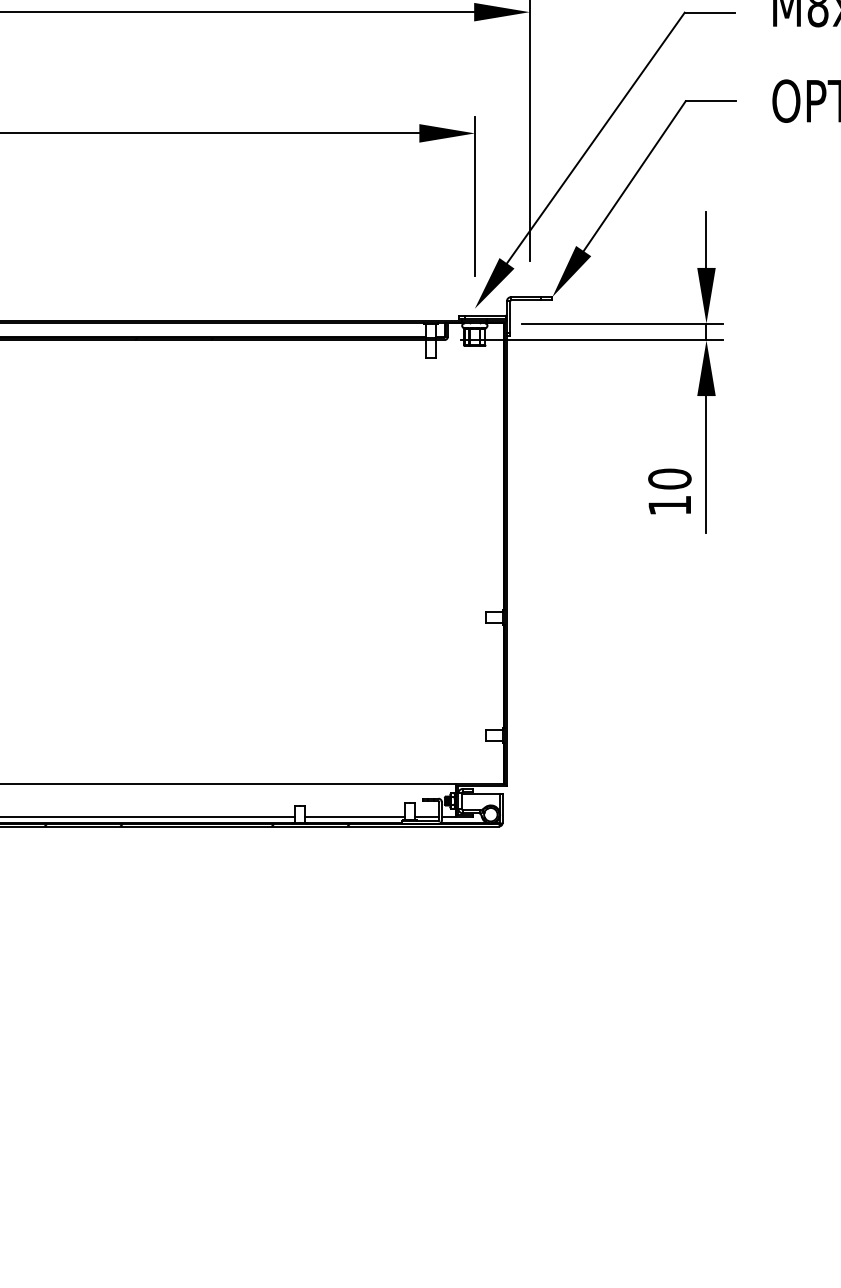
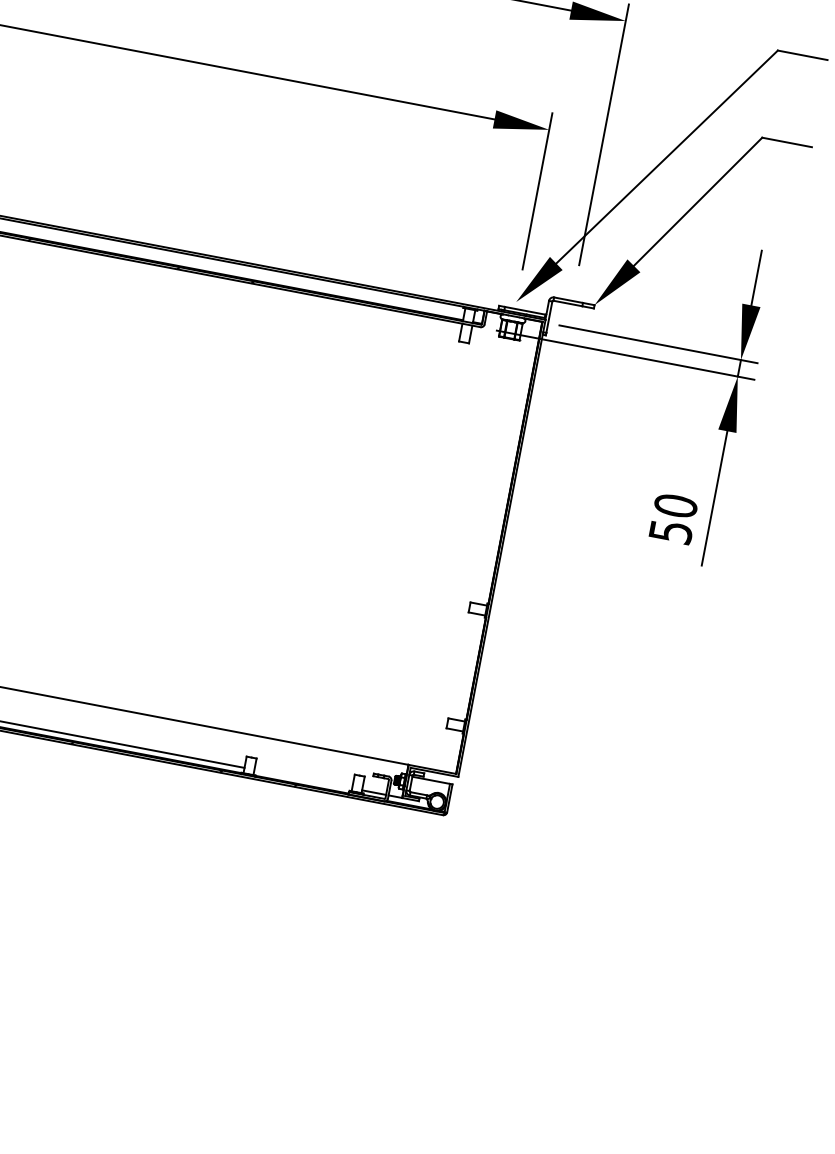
text: (669, 505) -> (670, 531), 10 -> 50
line: (354, 817) -> (302, 779), removed

